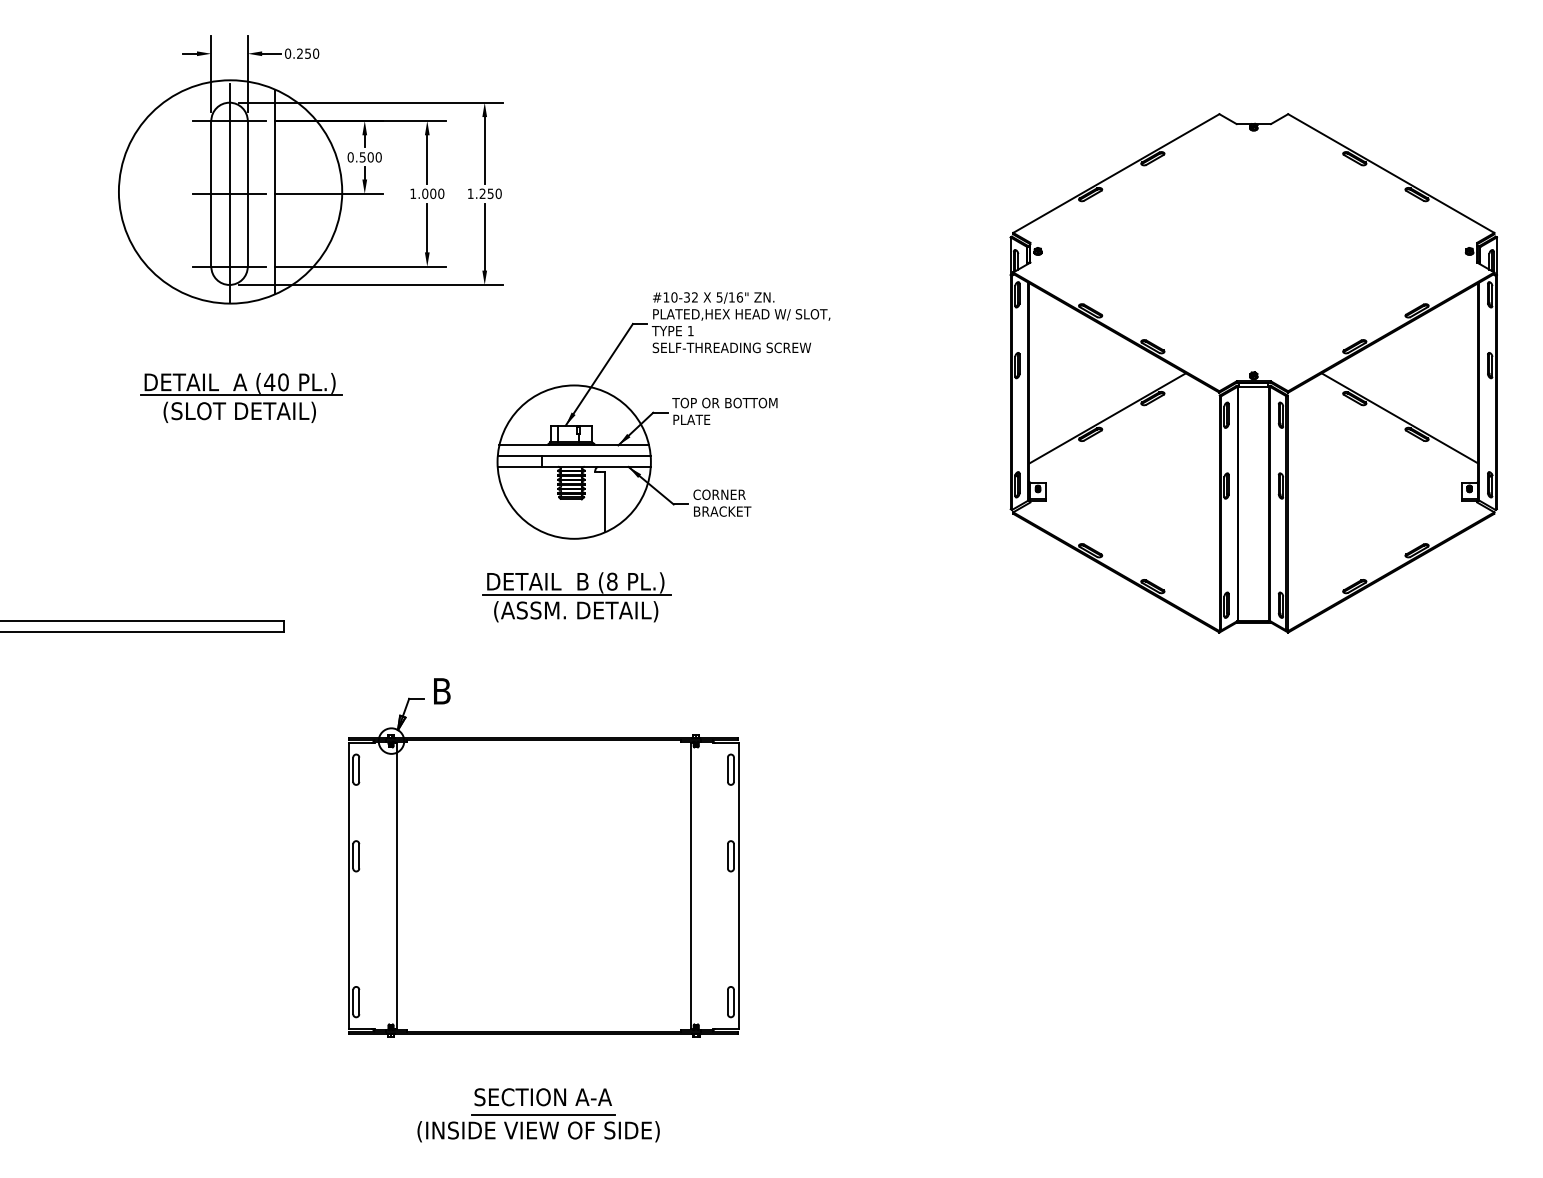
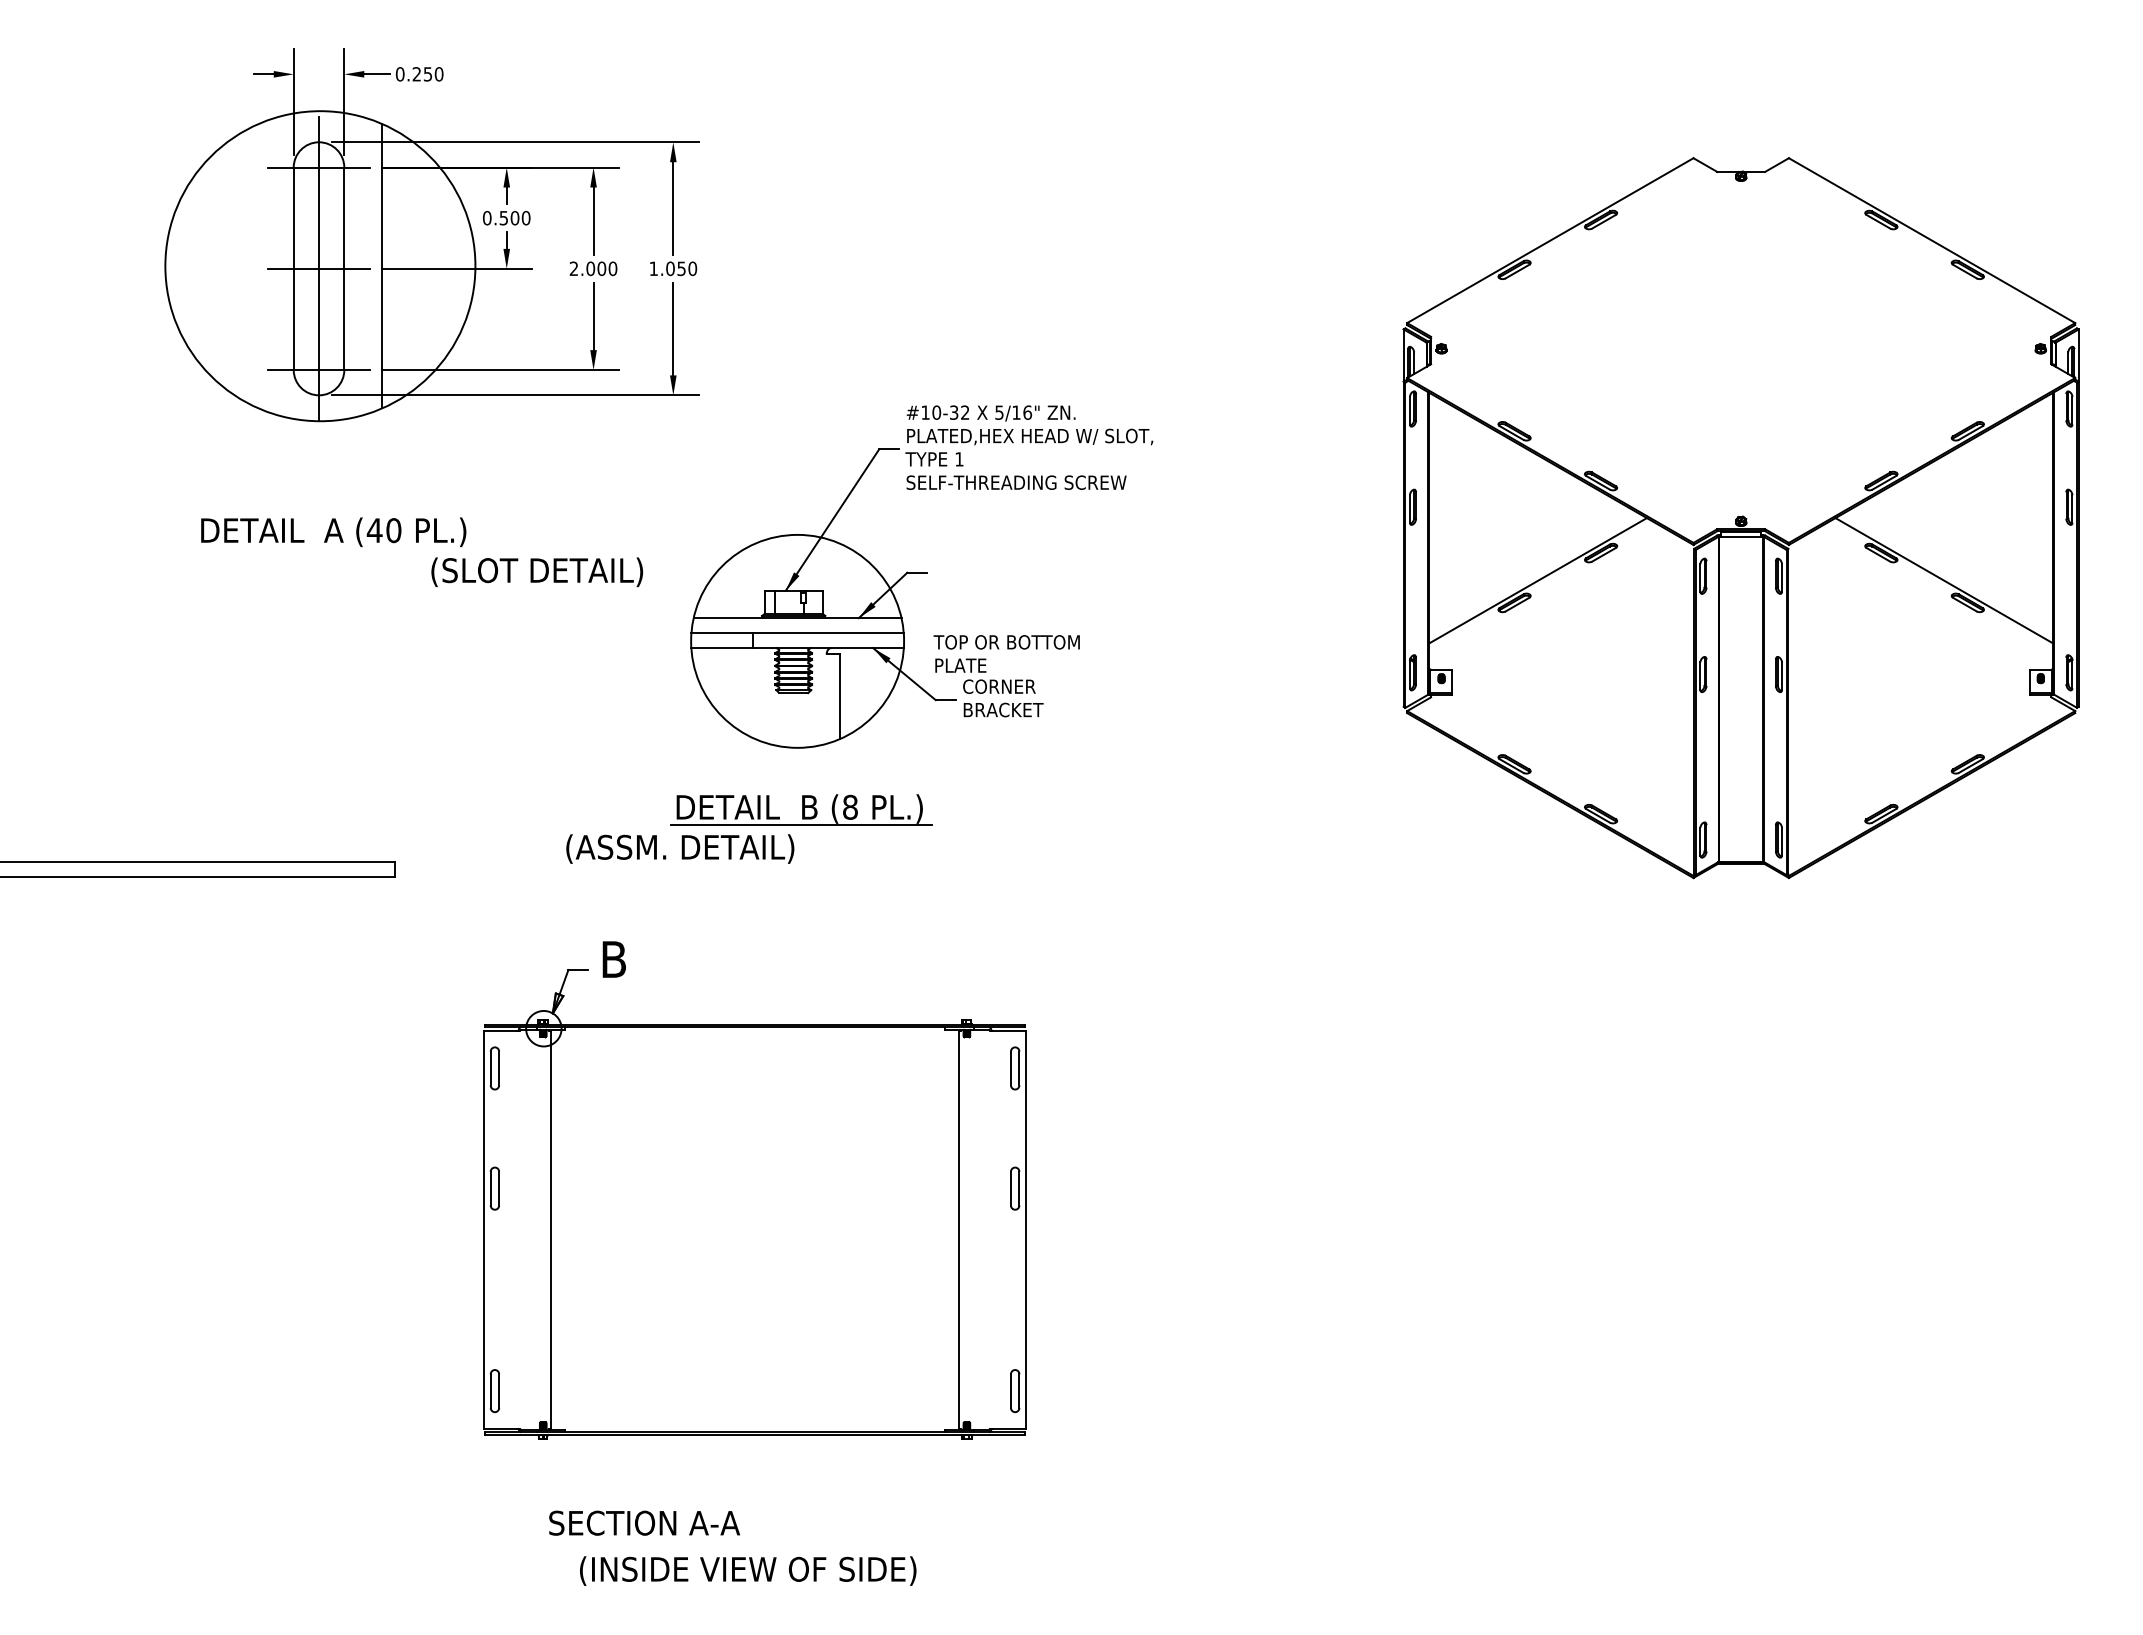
text: (412, 193) -> (573, 268), 1.000 -> 2.000
text: (482, 193) -> (670, 268), 1.250 -> 1.050
line: (240, 395) -> (334, 548), removed
text: (724, 411) -> (1006, 653), moved
text: (239, 412) -> (537, 572), moved
text: (576, 611) -> (680, 848), moved
text: (543, 1096) -> (644, 1522), moved
line: (543, 1114) -> (754, 1547), removed

